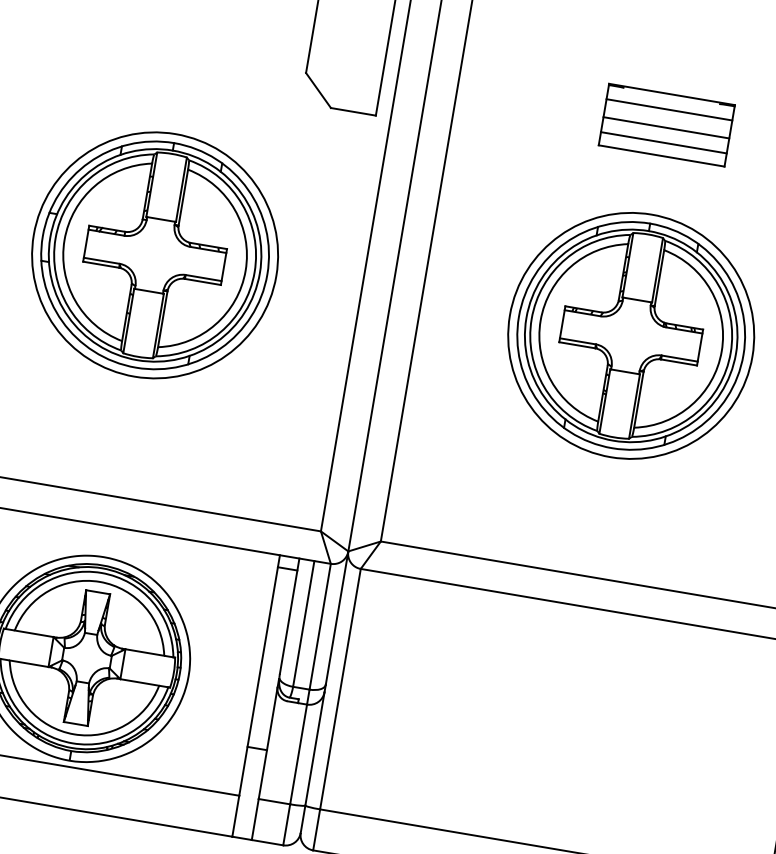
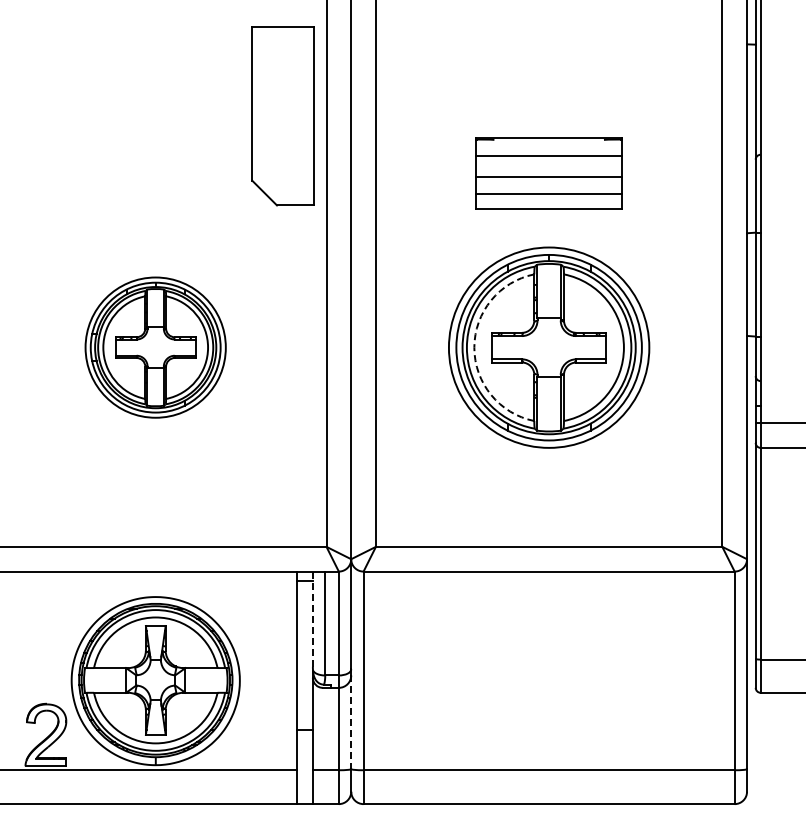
part: (666, 124) -> (548, 173), size x1.4
part: (154, 255) -> (155, 347), size x0.7
arc: (540, 320) -> (474, 347), solid -> dashed
line: (289, 616) -> (312, 619), solid -> dashed
line: (315, 749) -> (351, 722), solid -> dashed

